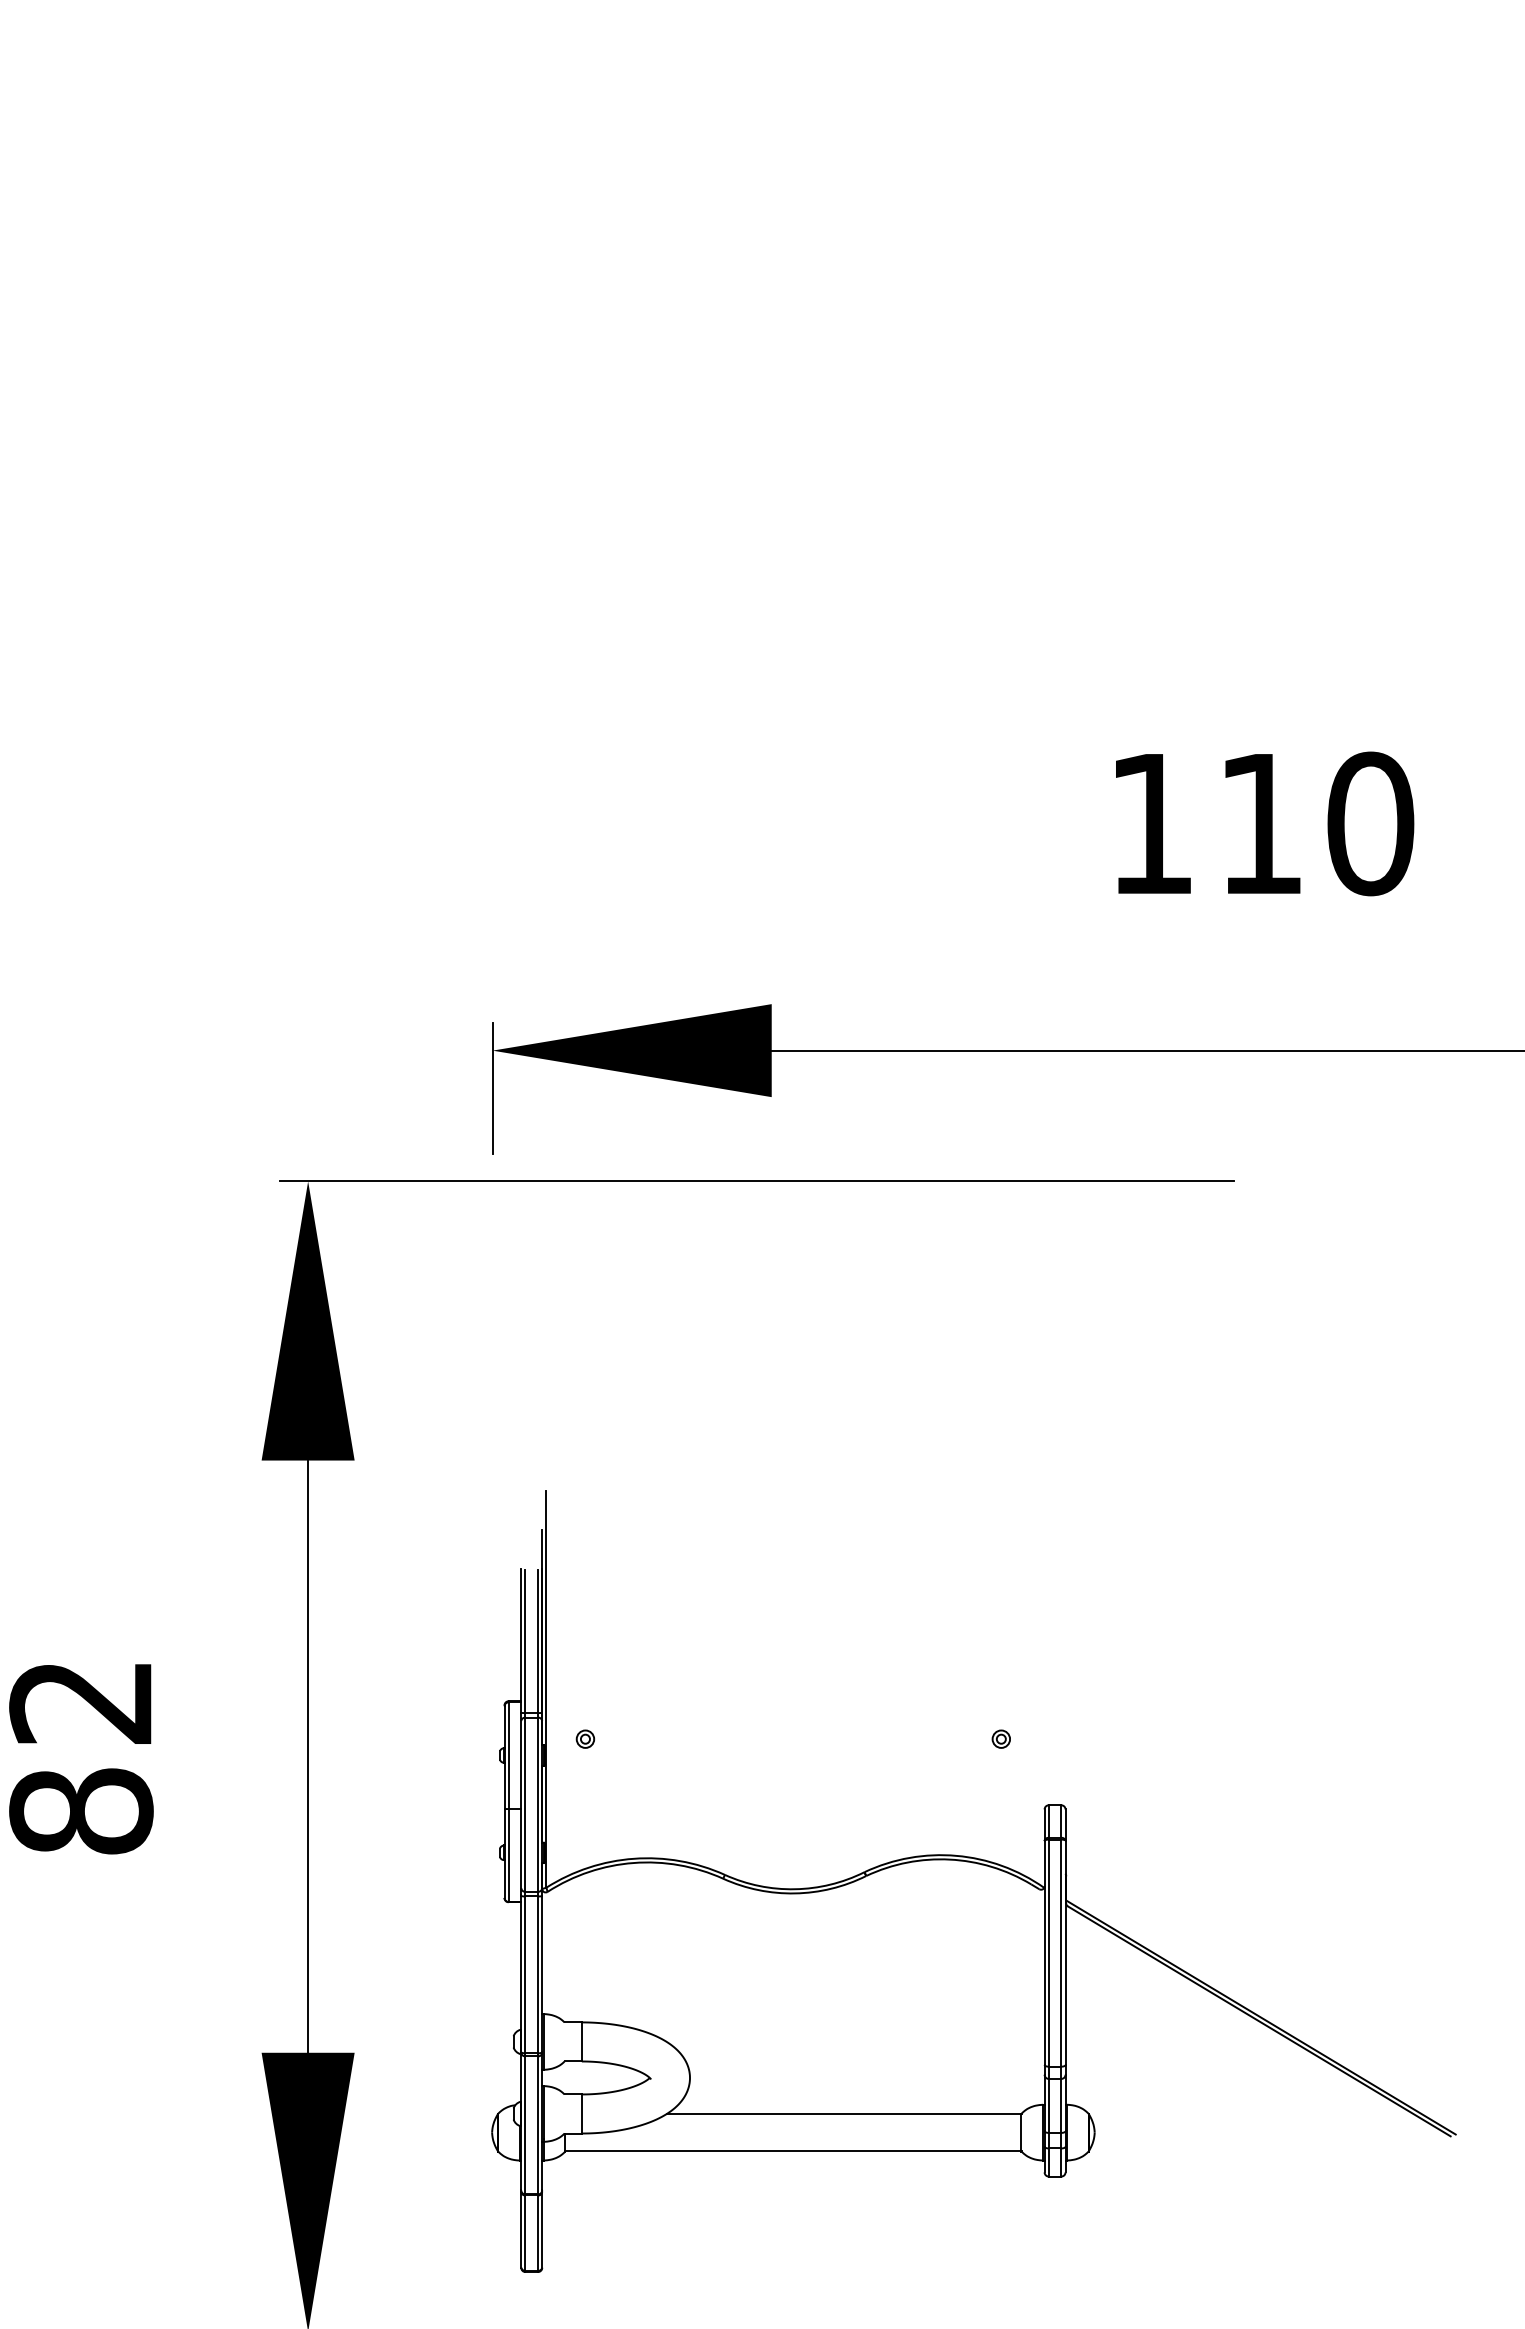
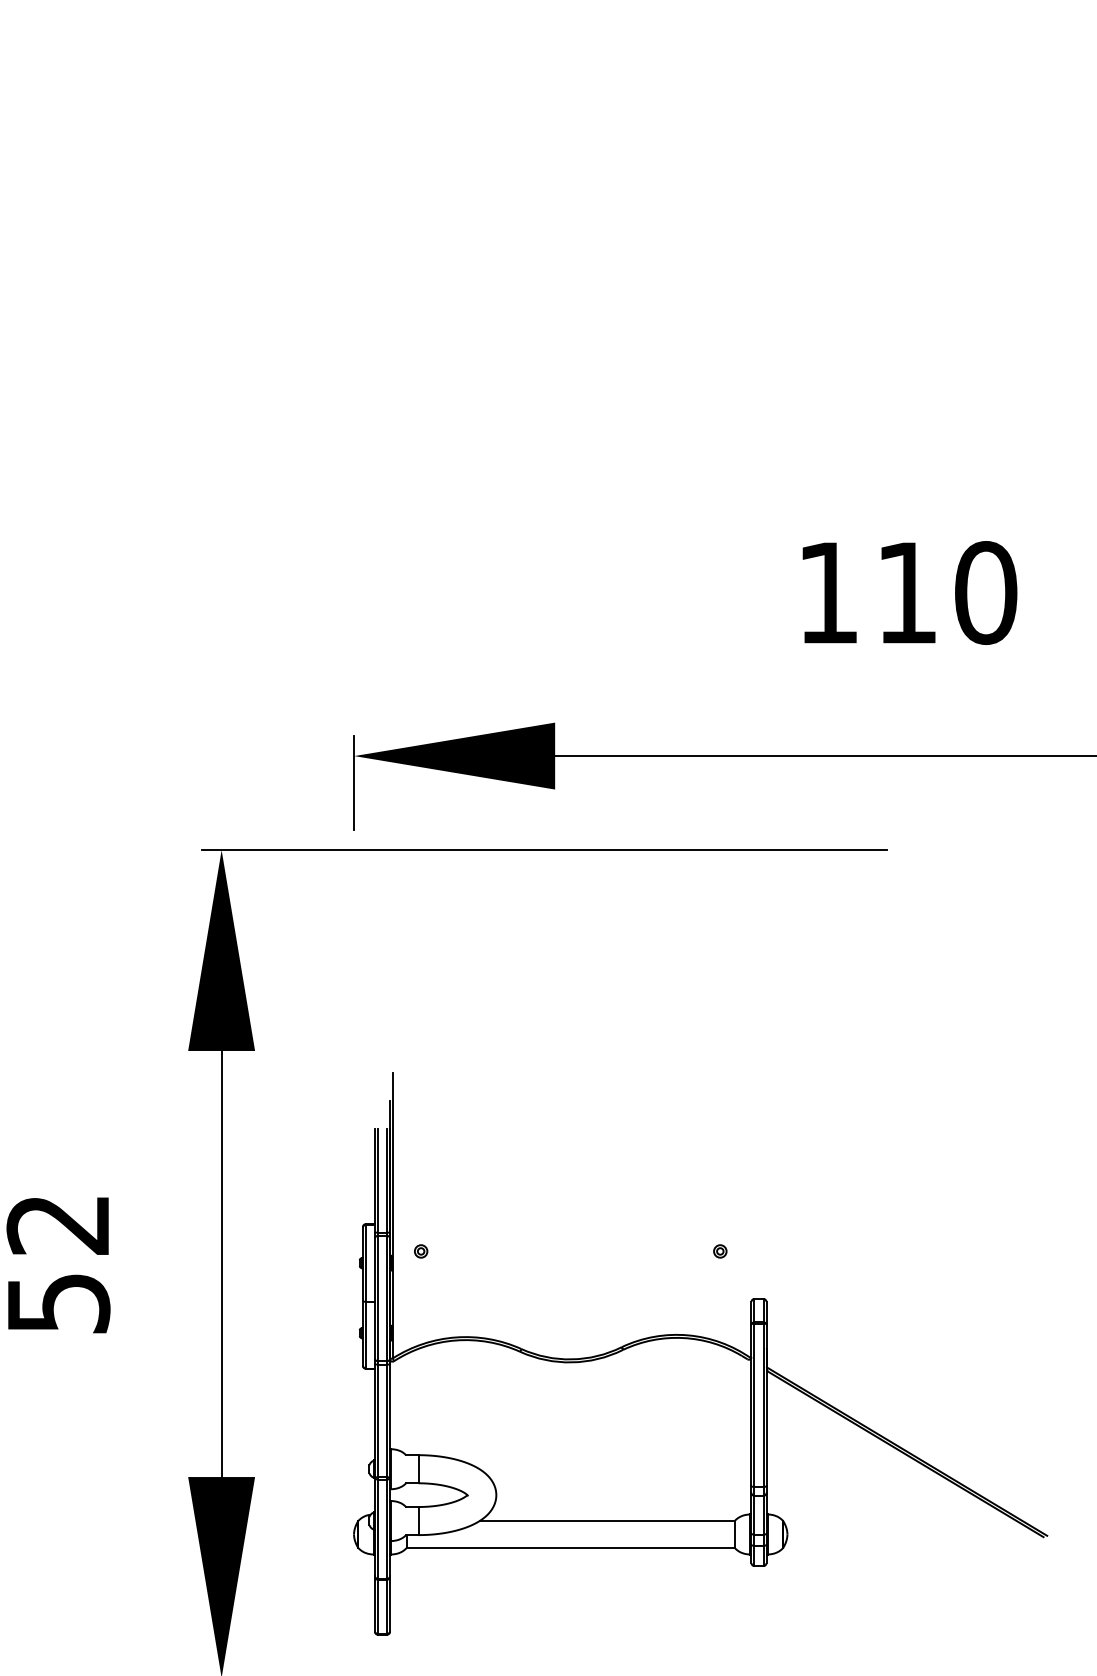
text: (81, 1811) -> (58, 1303), 82 -> 52

